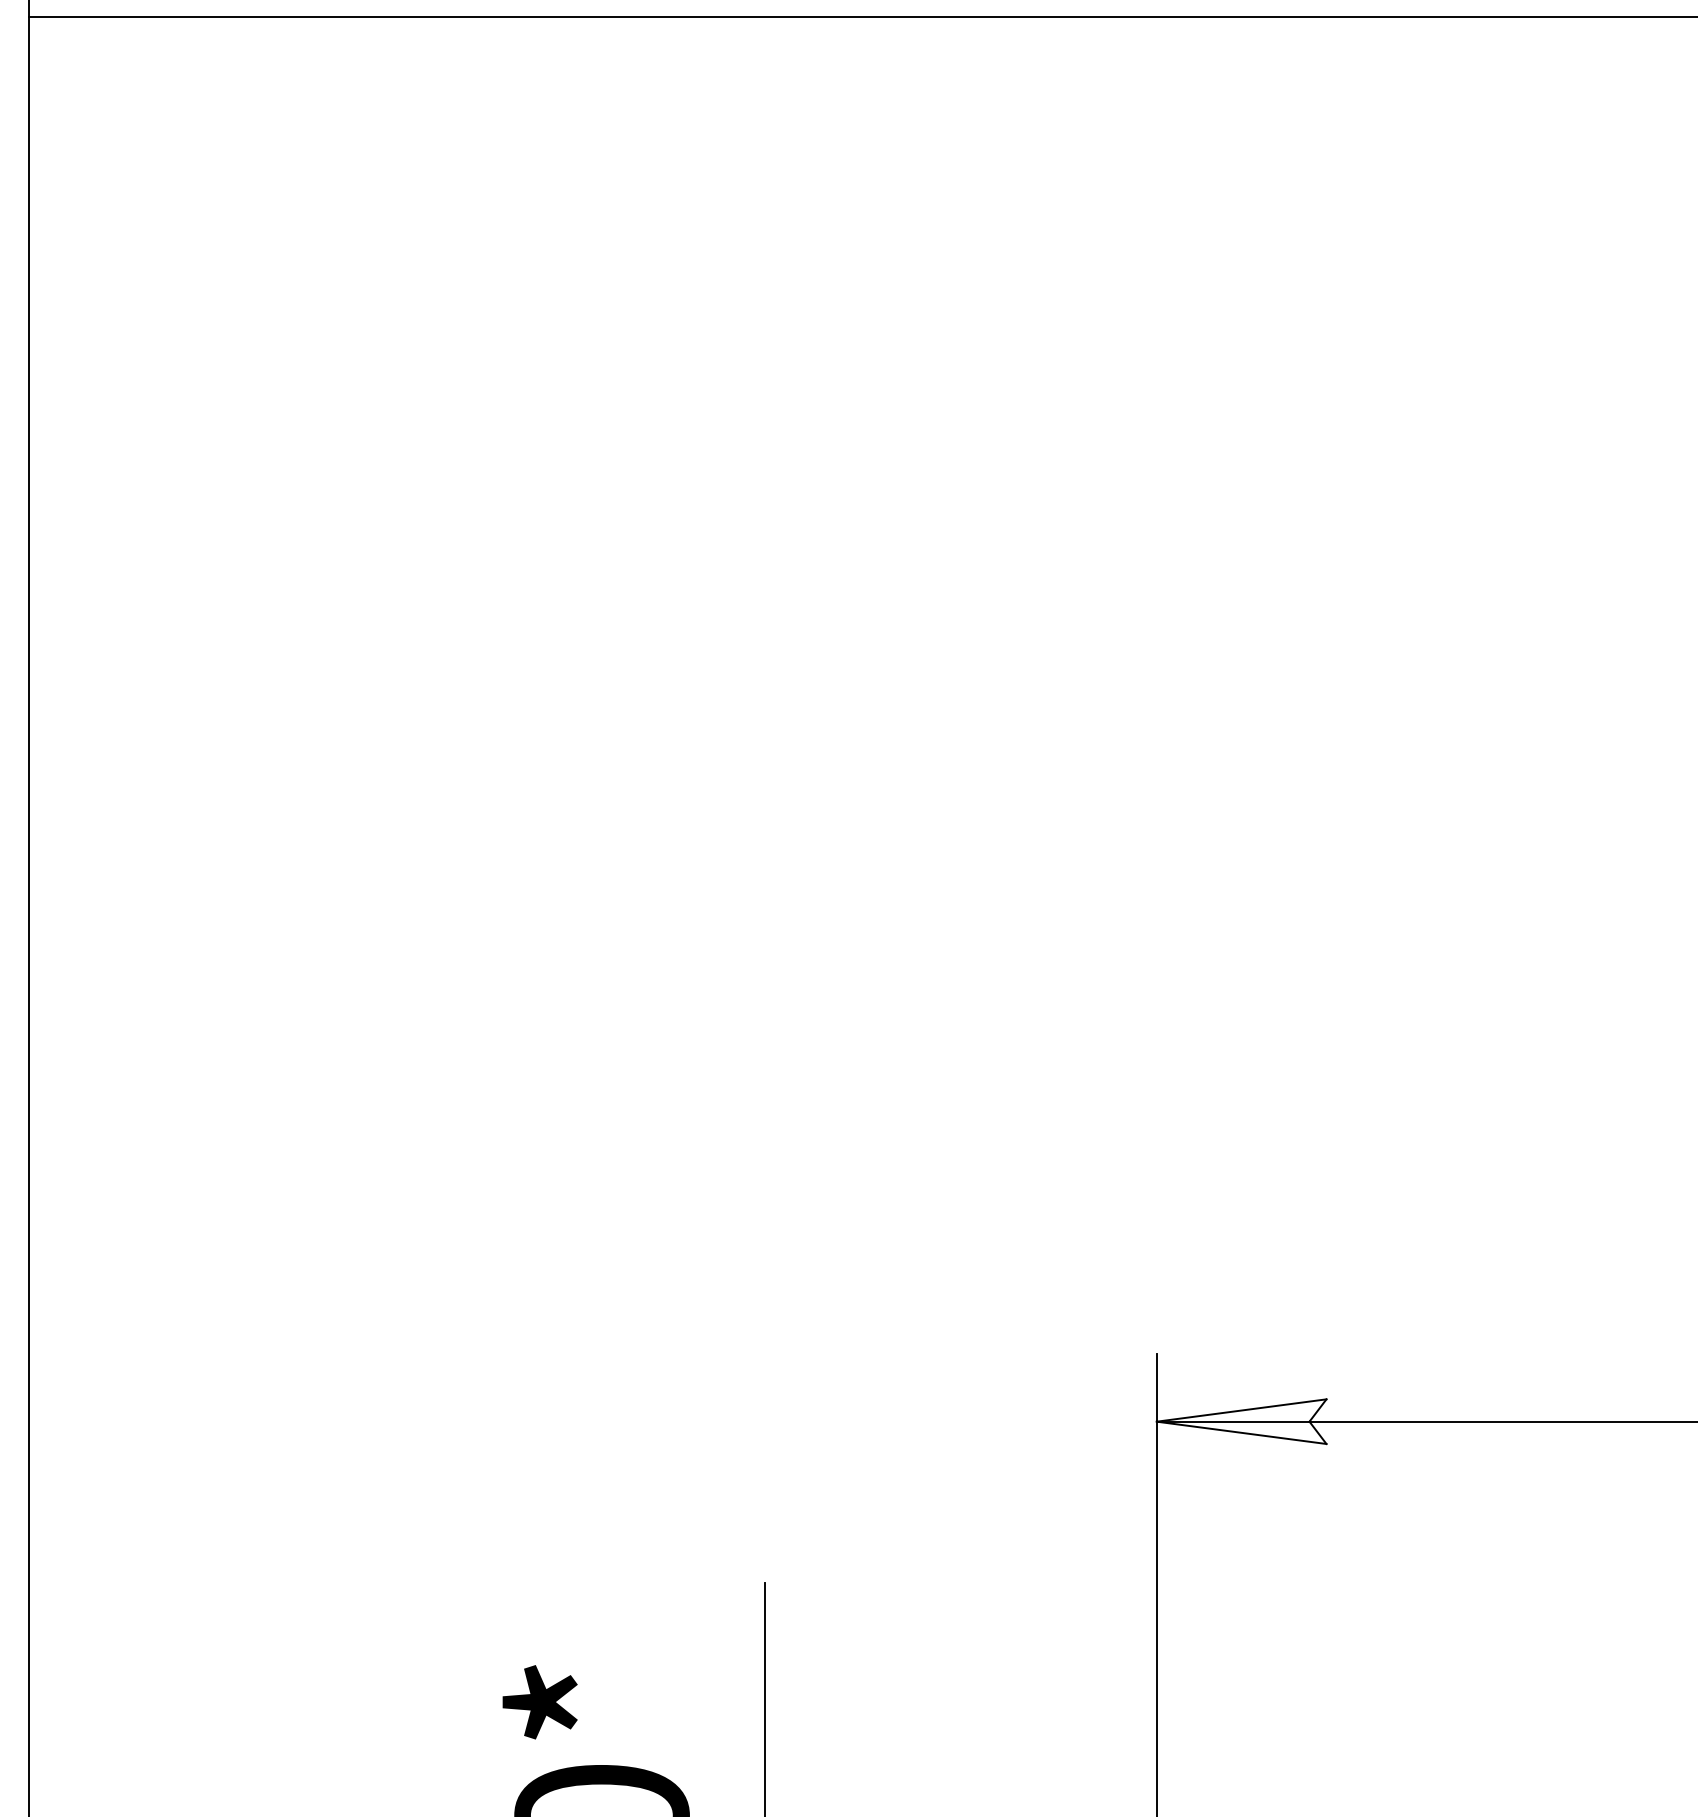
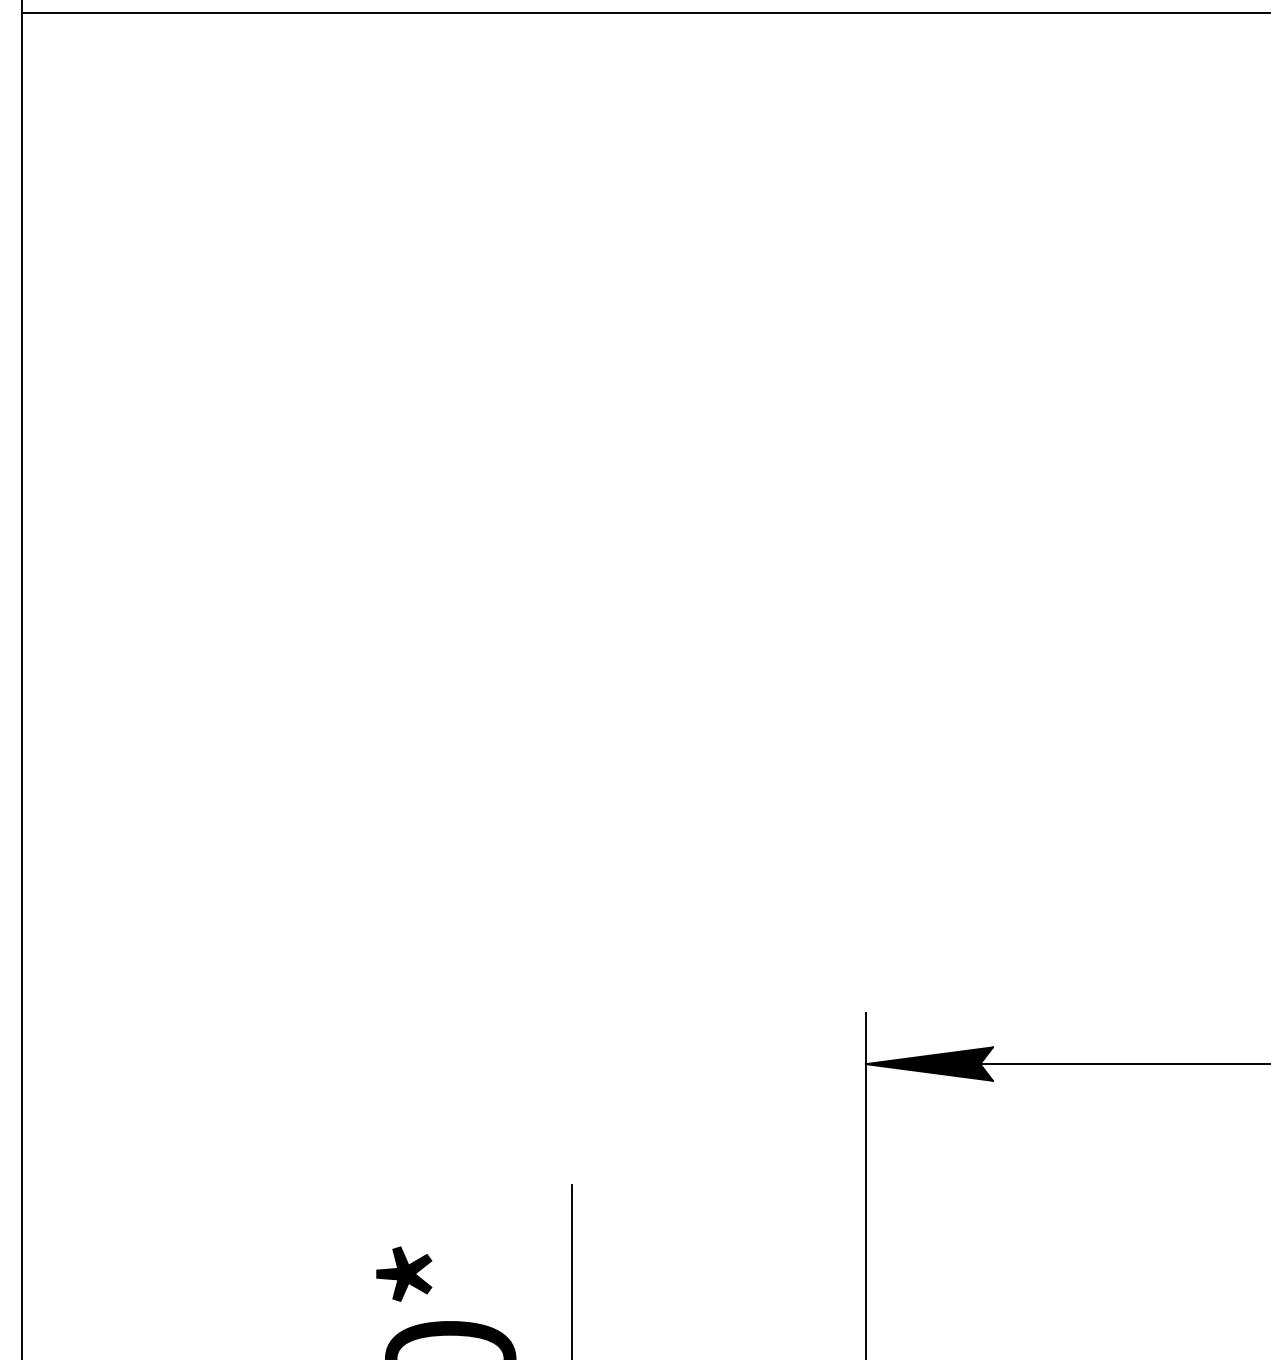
fill: (1241, 1421) -> (929, 1063), added

